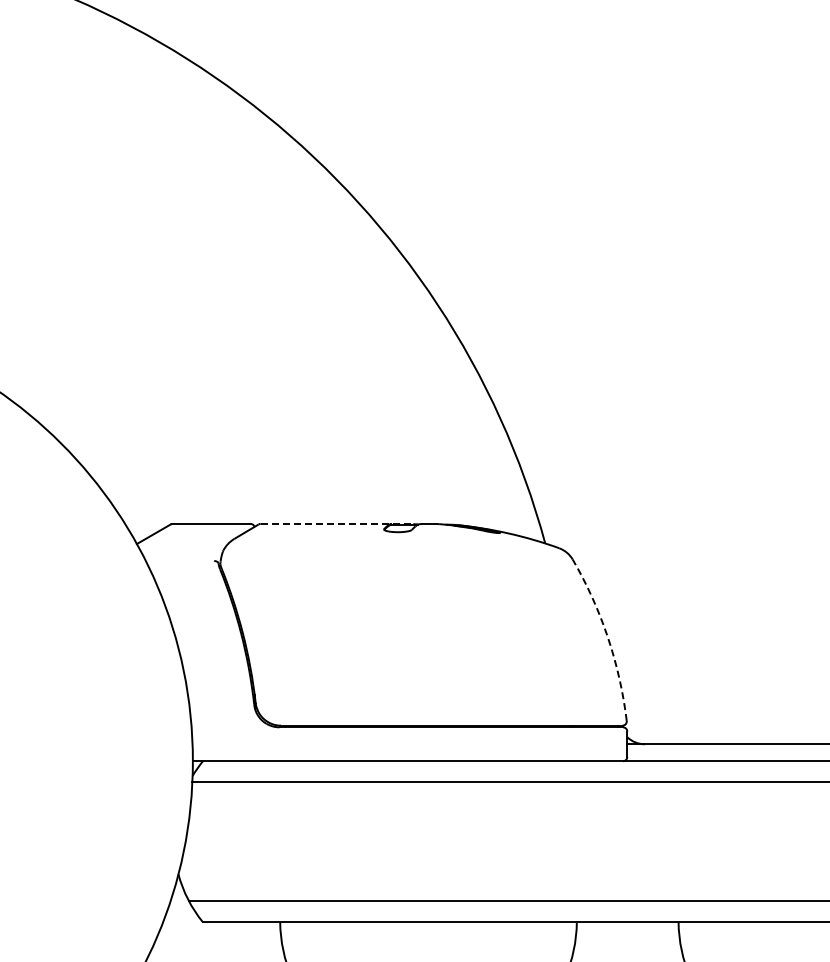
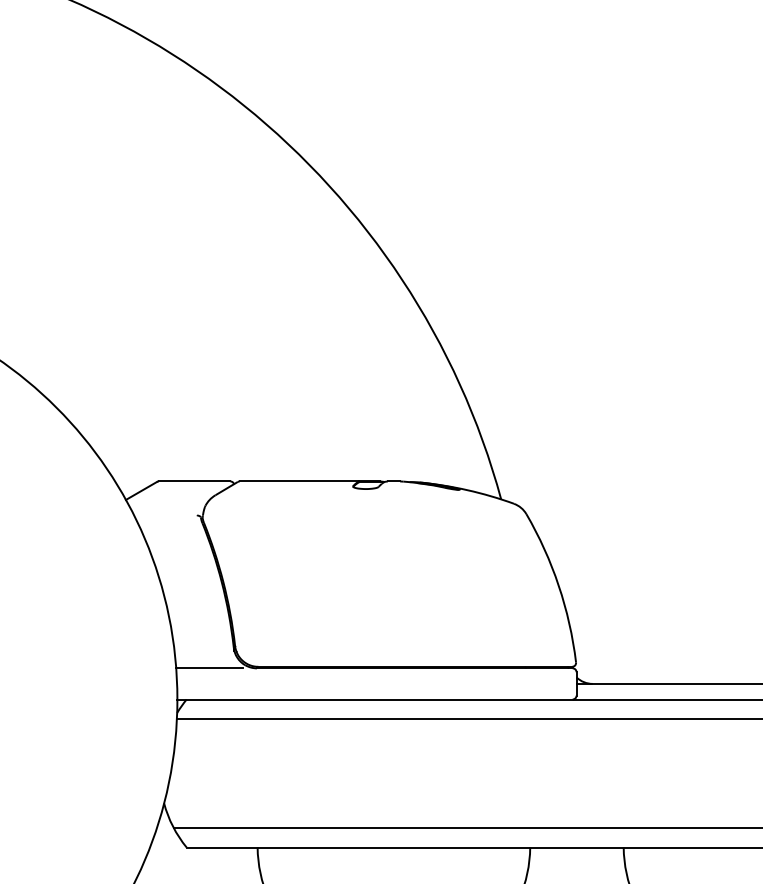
line: (337, 523) -> (310, 481), dashed -> solid
arc: (607, 637) -> (558, 585), dashed -> solid
line: (227, 727) -> (209, 668), added

